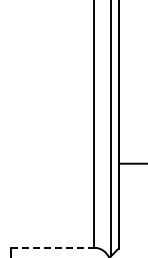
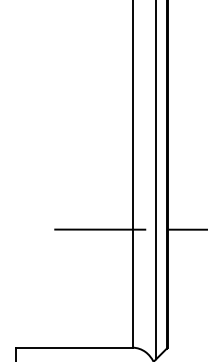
line: (71, 163) -> (100, 229), added
line: (52, 247) -> (73, 347), dashed -> solid

